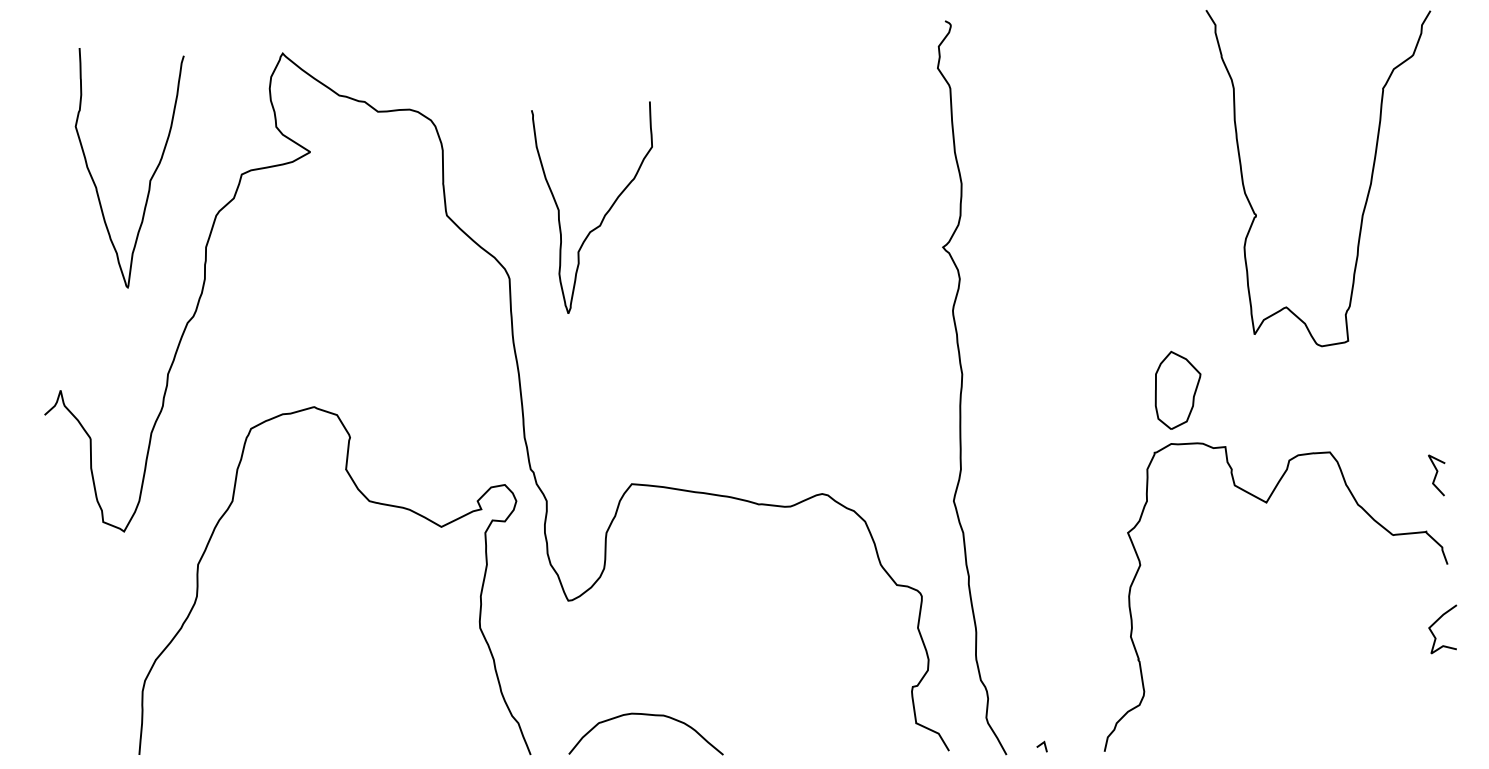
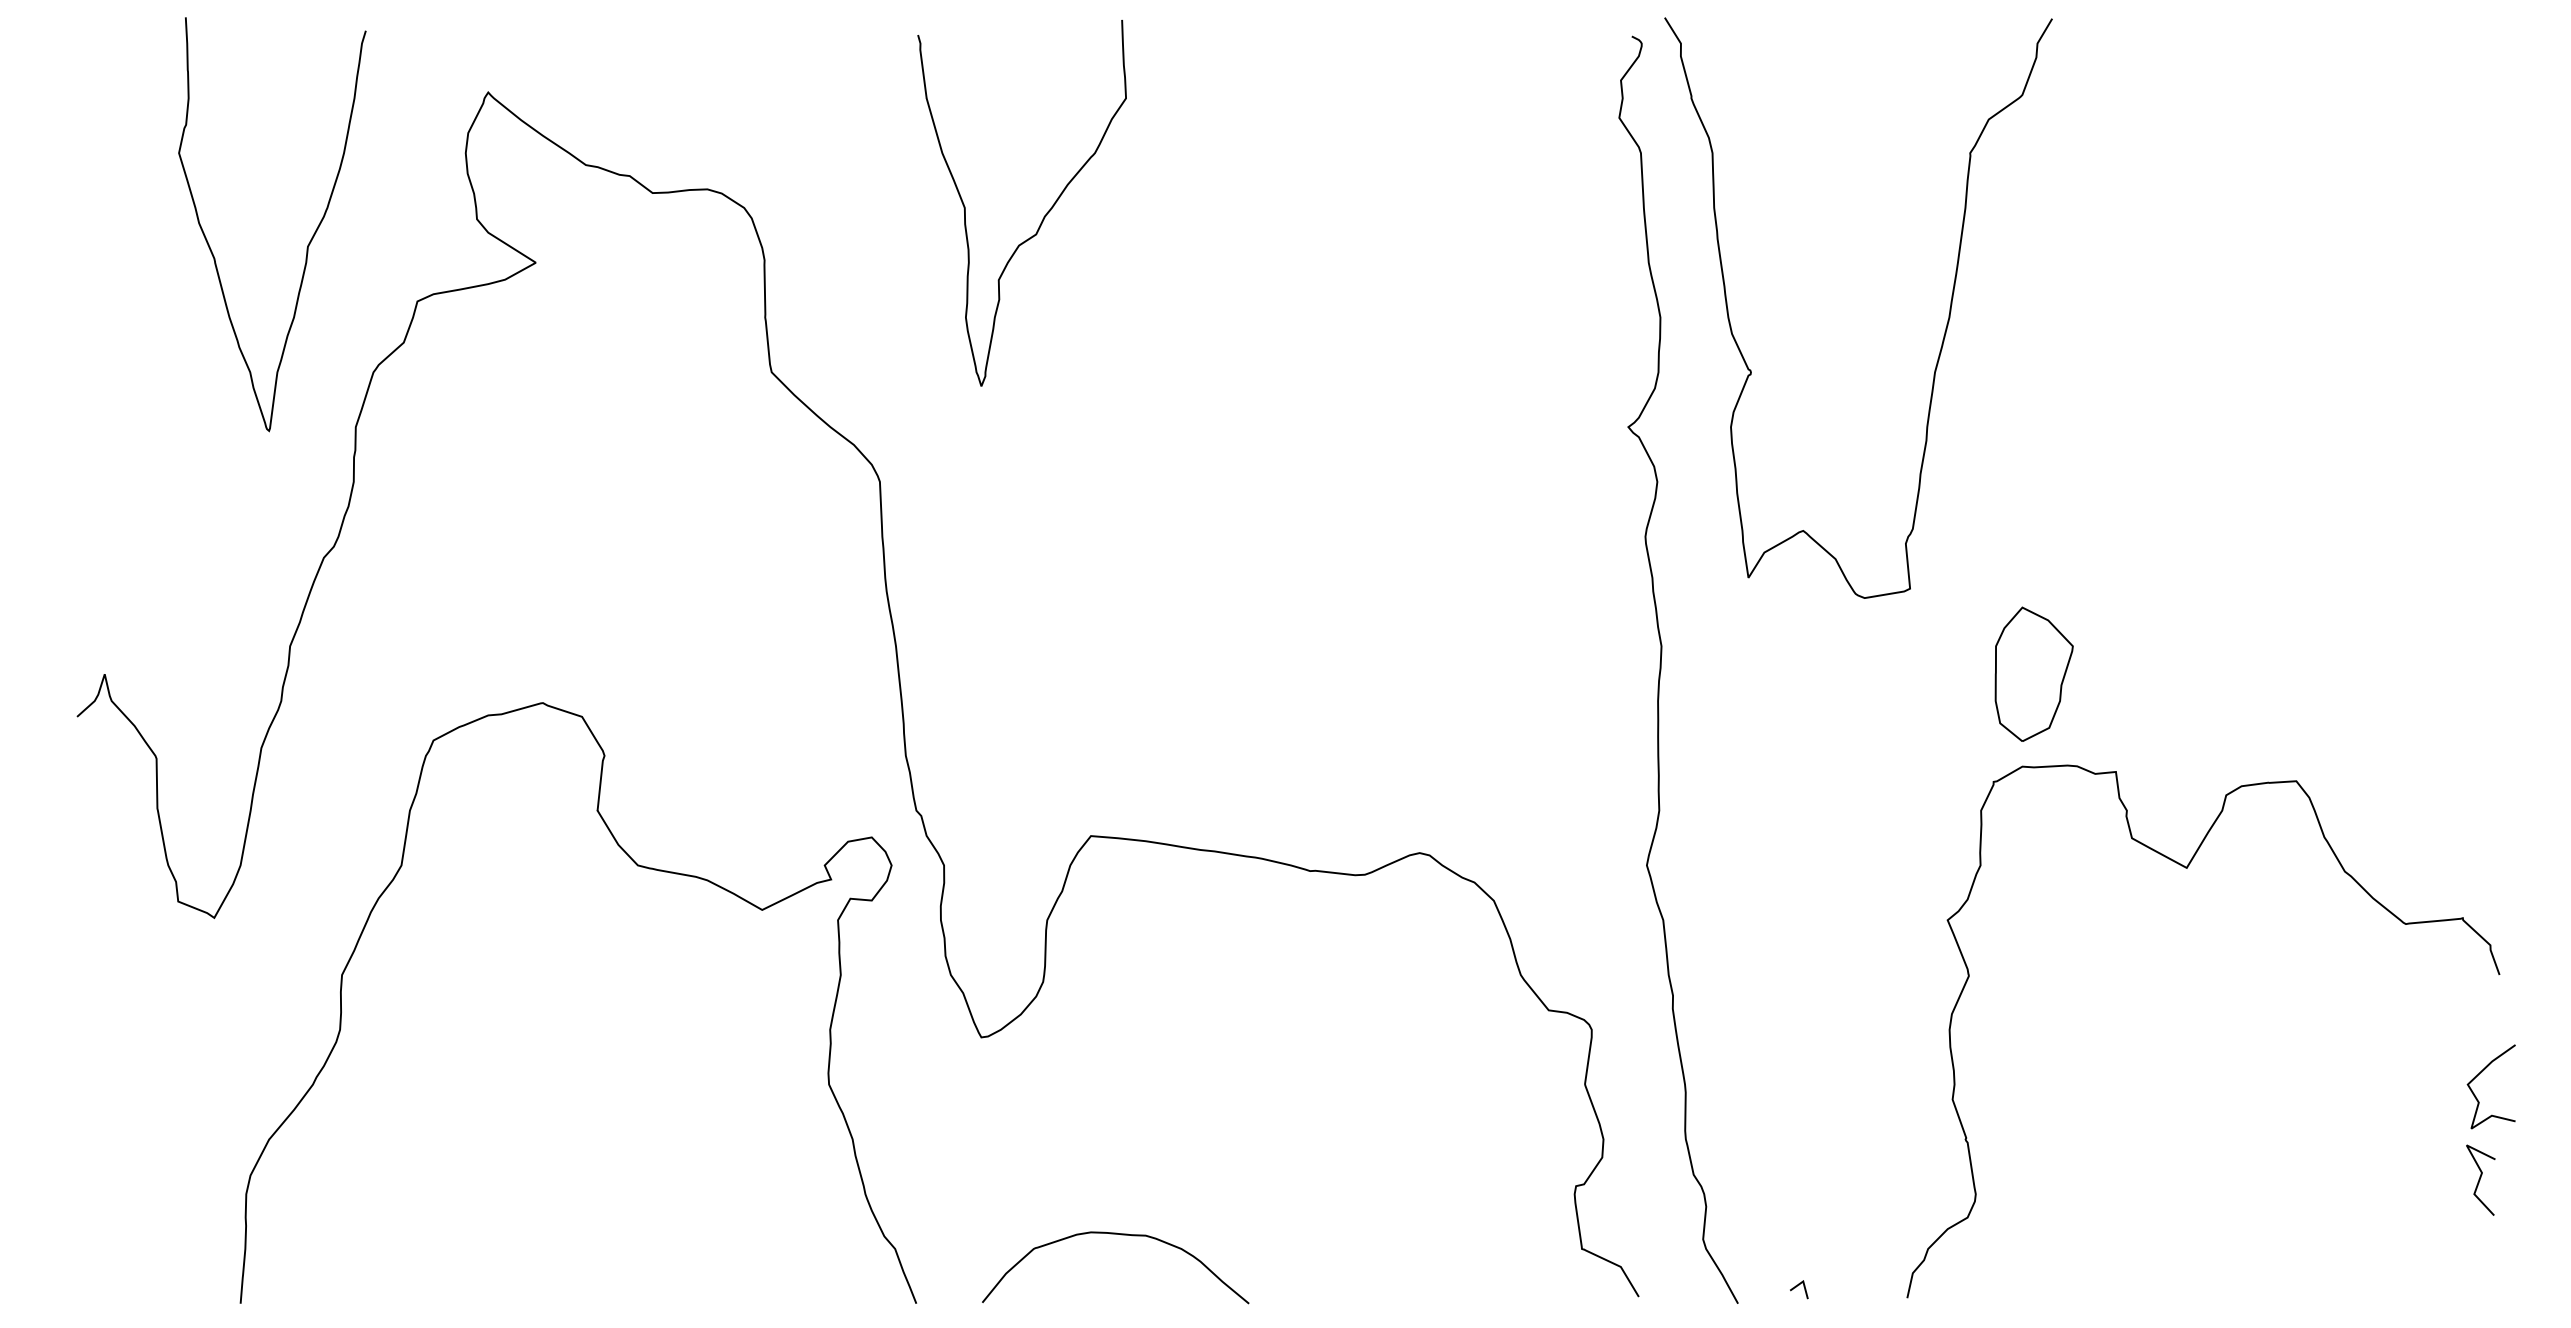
curve: (150, 178) -> (308, 242), moved
curve: (1367, 192) -> (1943, 332), moved
curve: (604, 214) -> (1043, 215), moved
line: (1436, 475) -> (2480, 1180), moved

